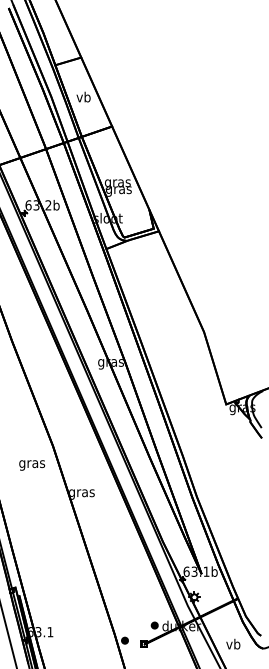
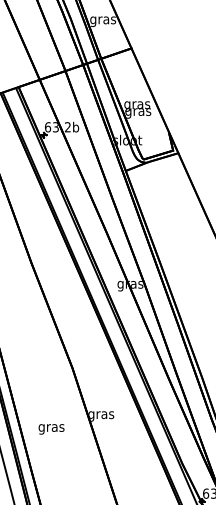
text: (83, 98) -> (102, 20), vb -> gras
text: (32, 465) -> (51, 429), moved

